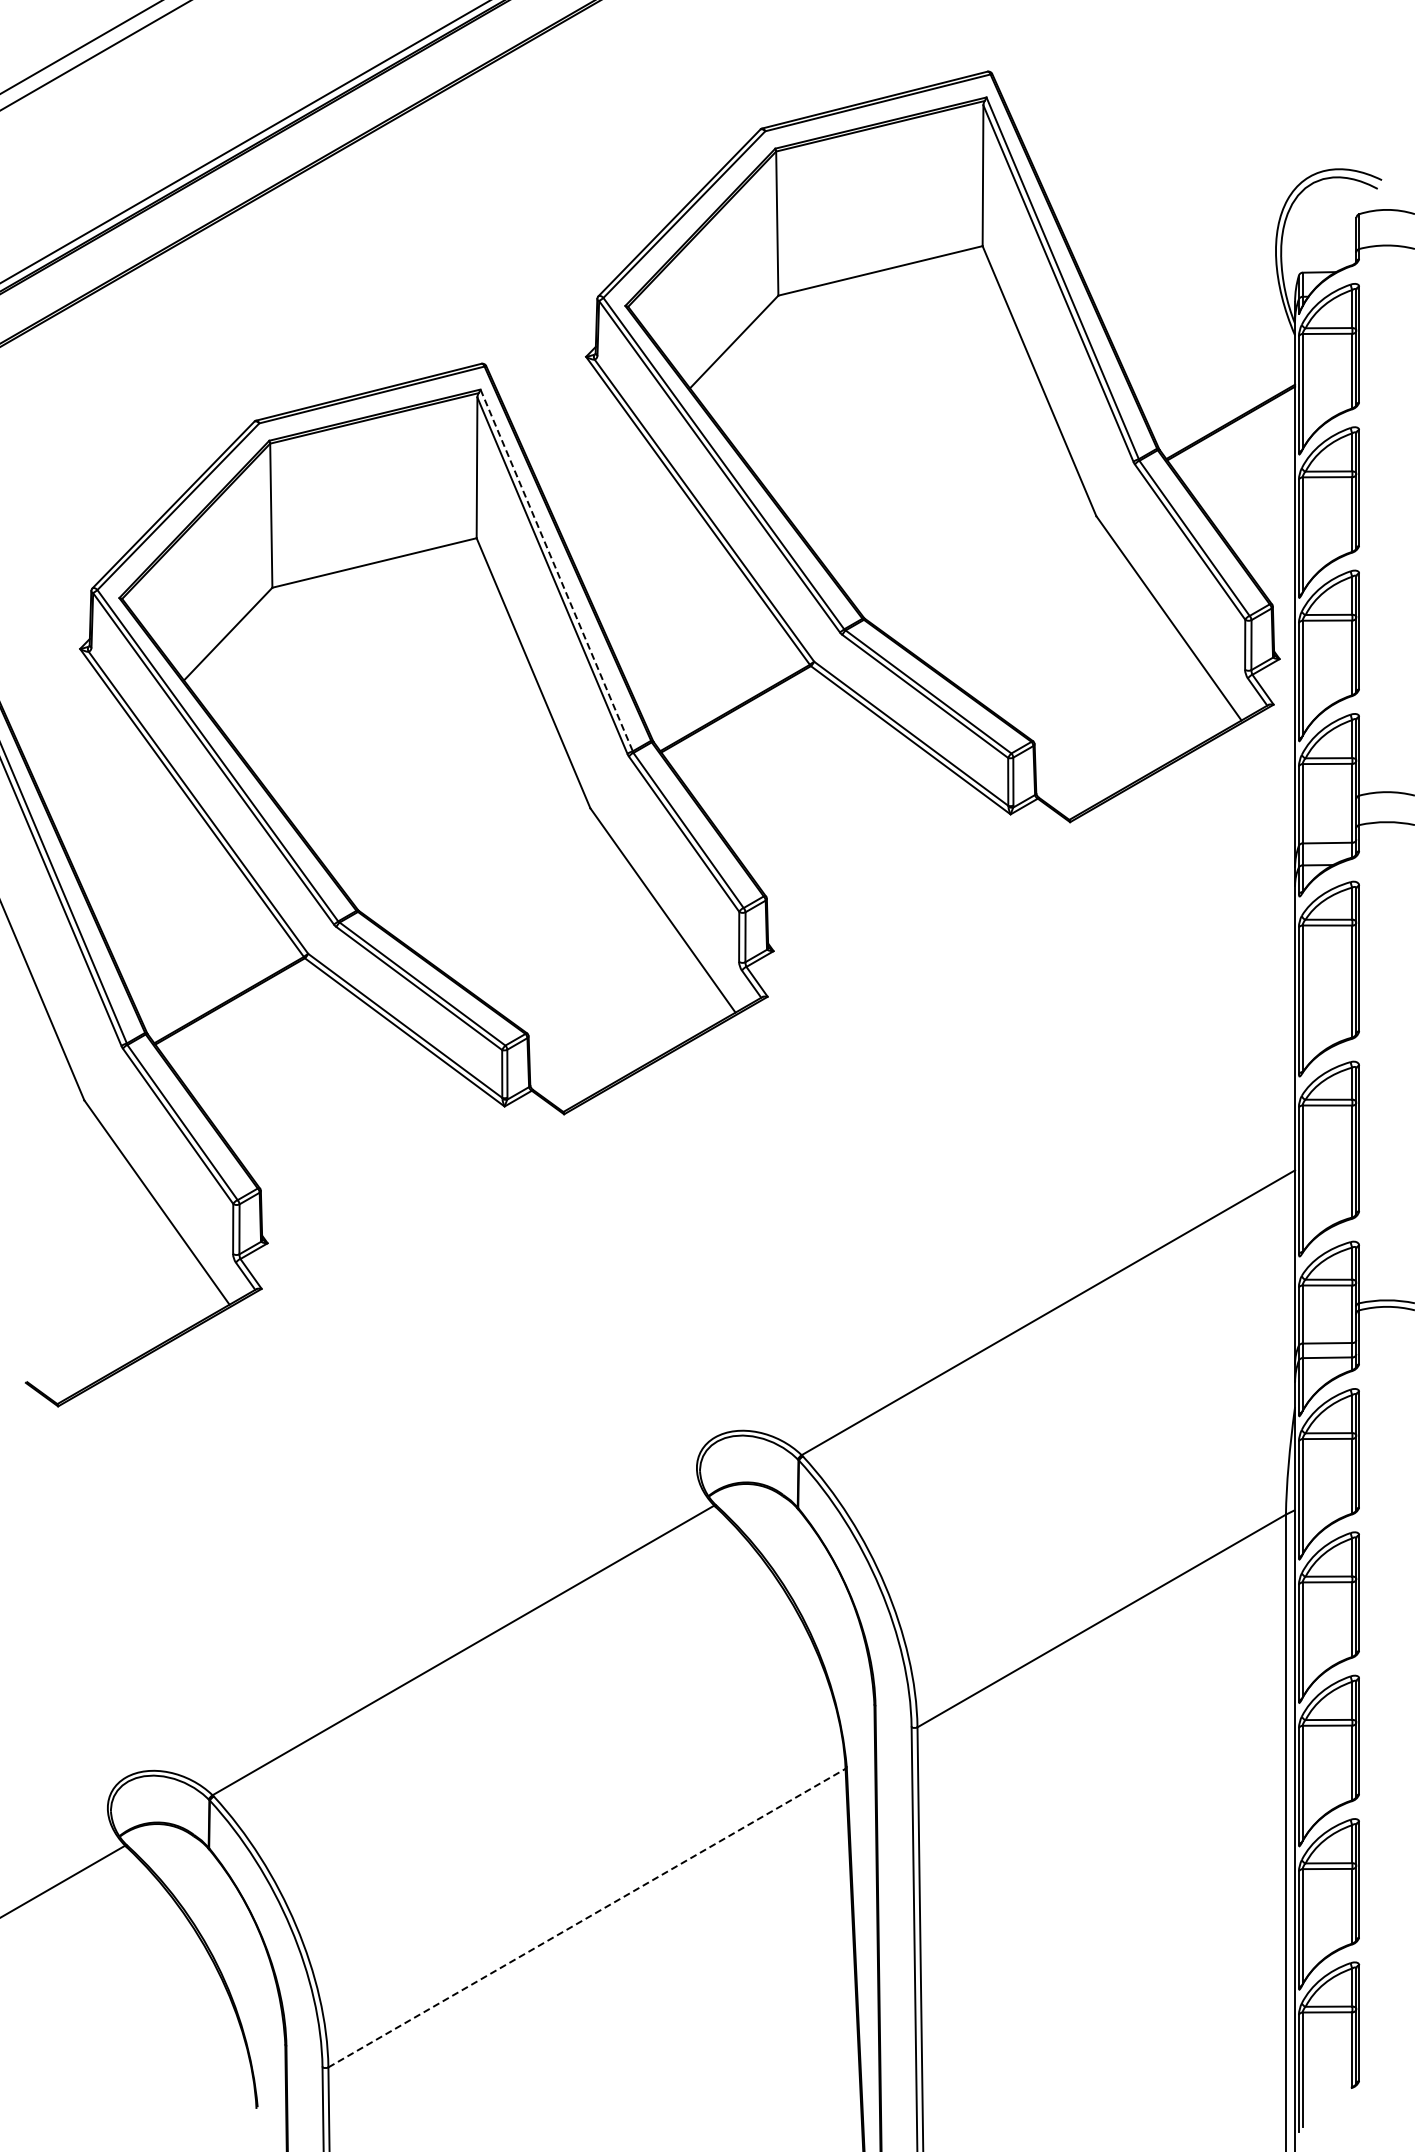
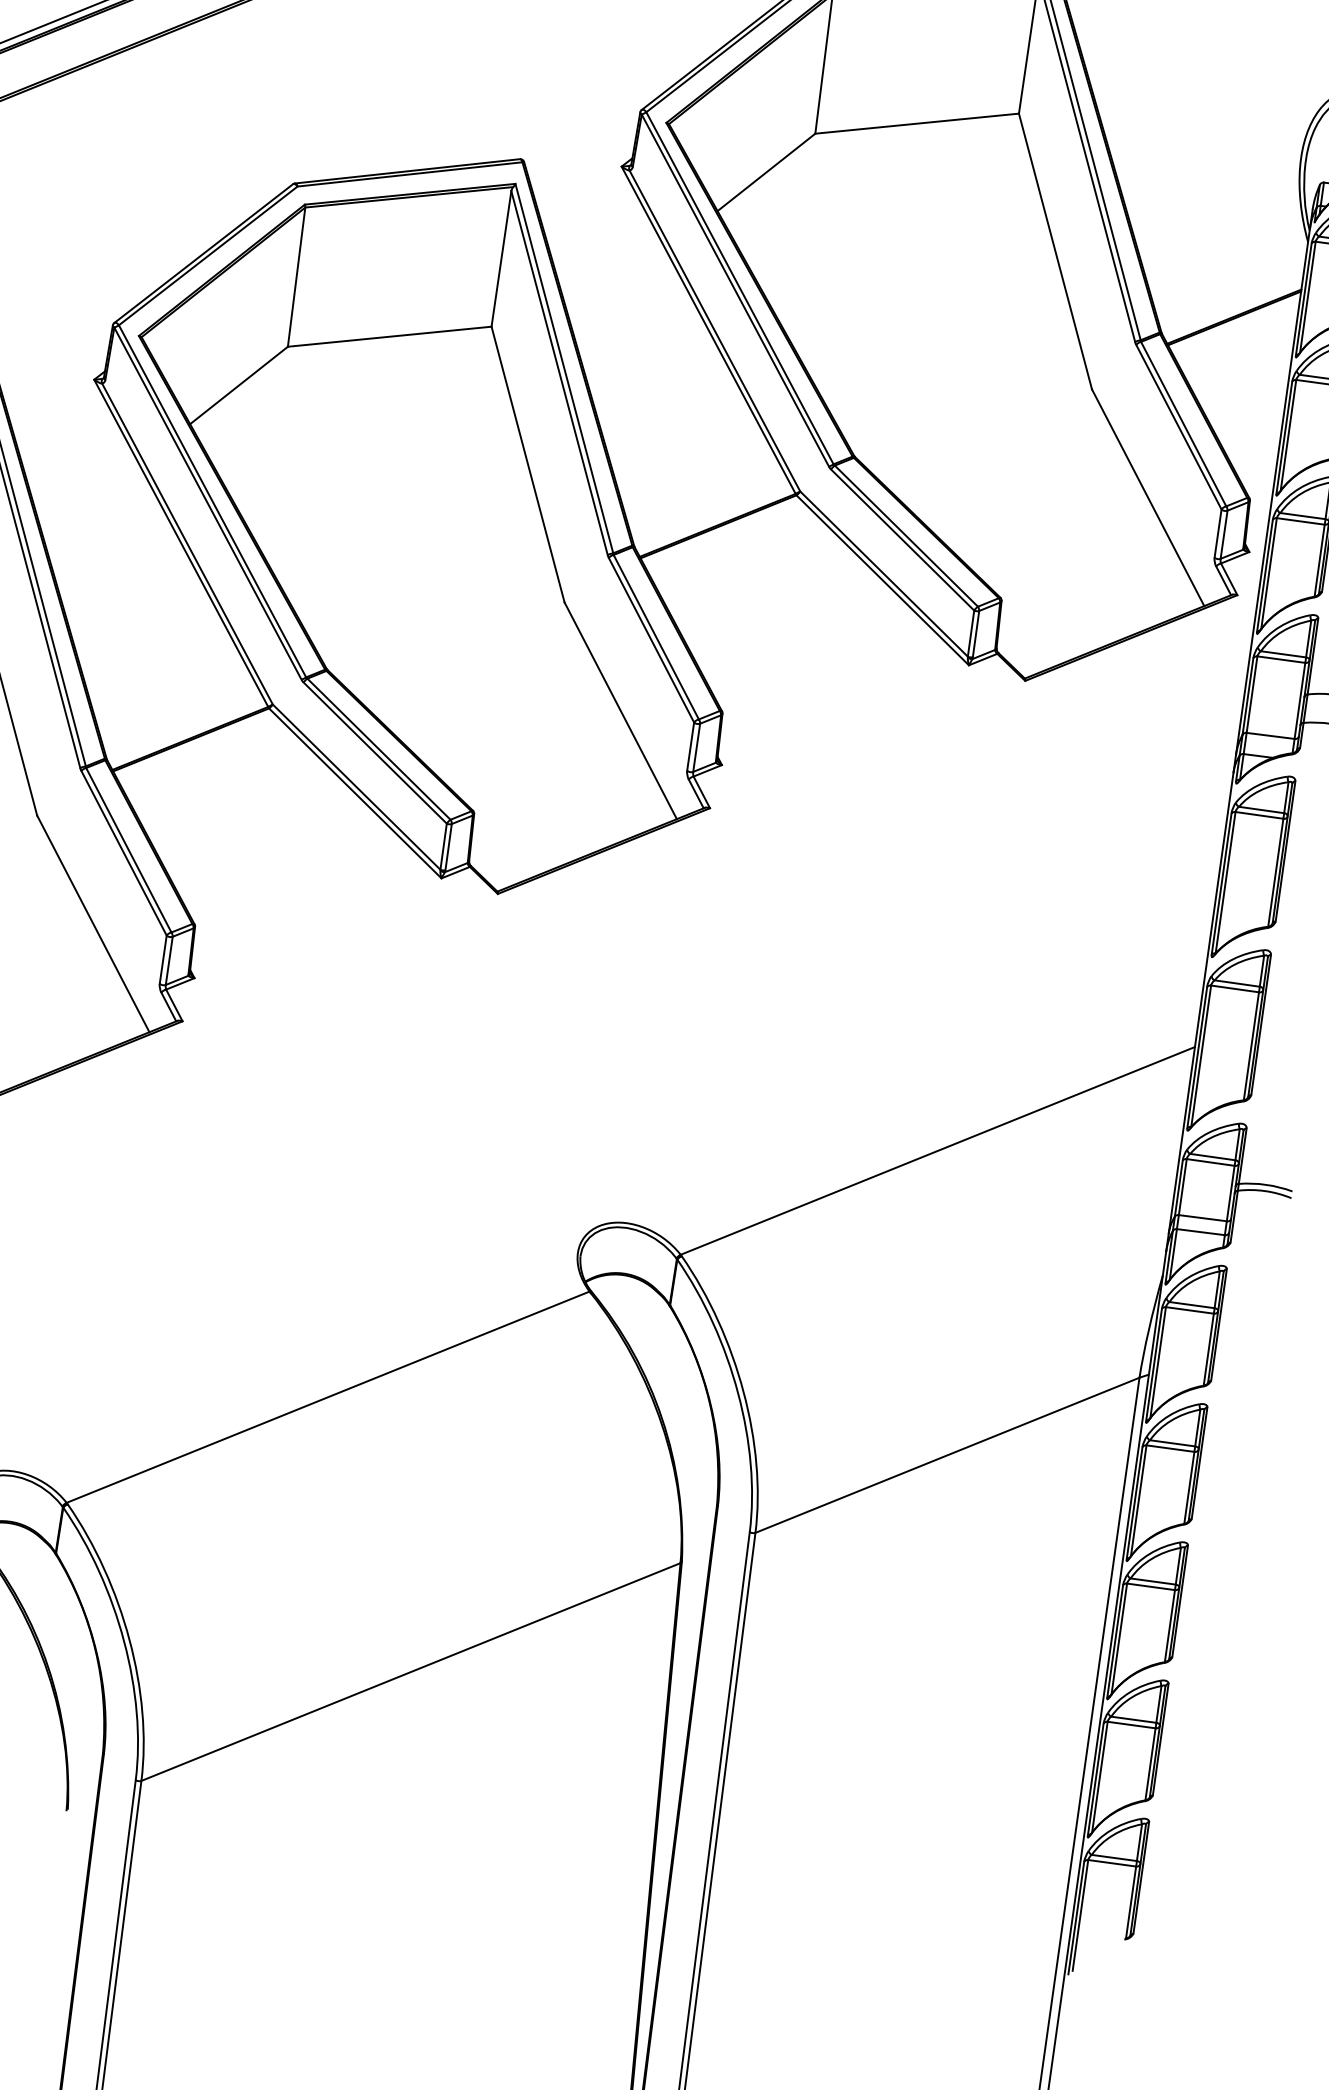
line: (556, 570) -> (564, 368), dashed -> solid
line: (587, 1918) -> (411, 1672), dashed -> solid

